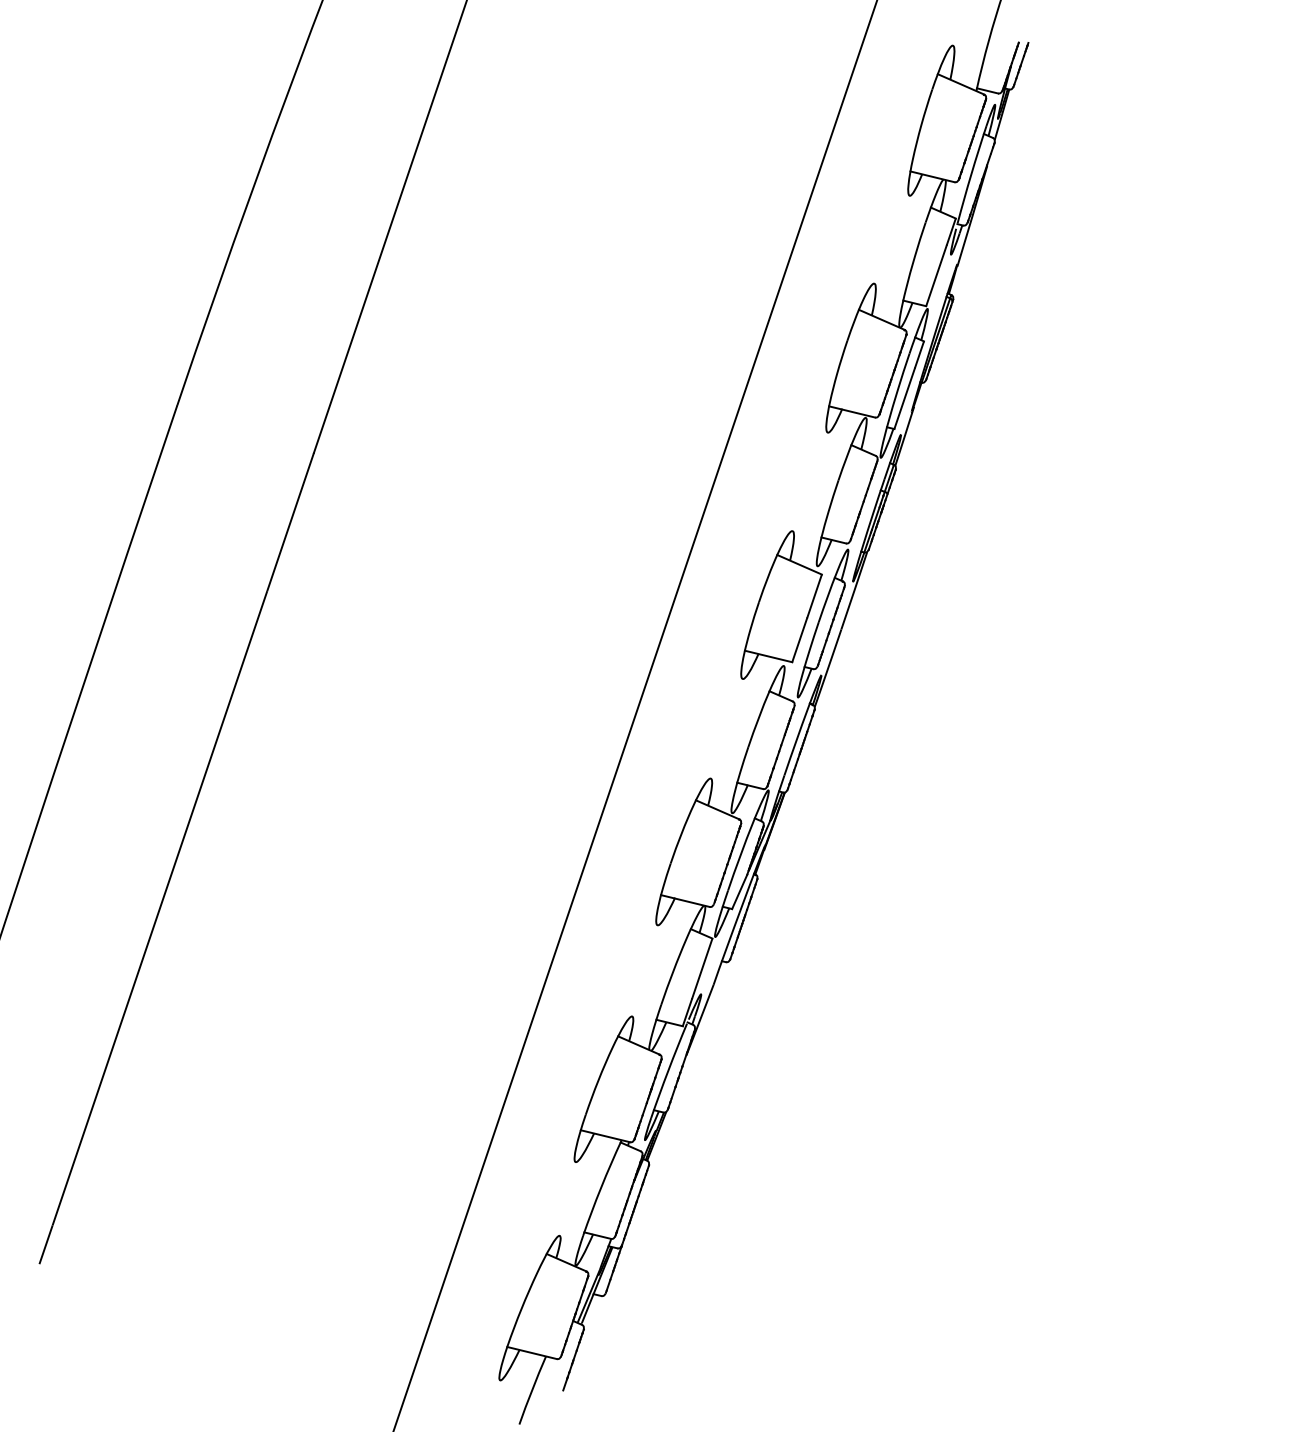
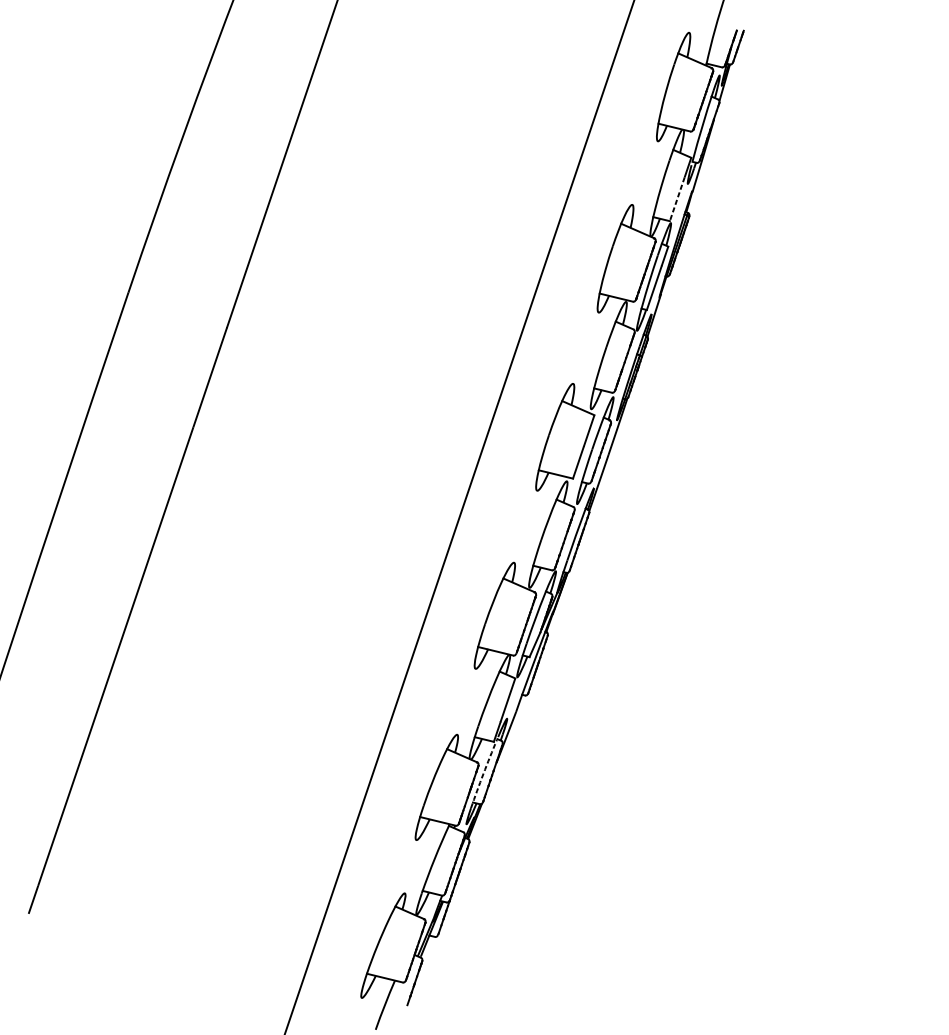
line: (936, 275) -> (677, 198), solid -> dashed
arc: (668, 1070) -> (483, 773), solid -> dashed

